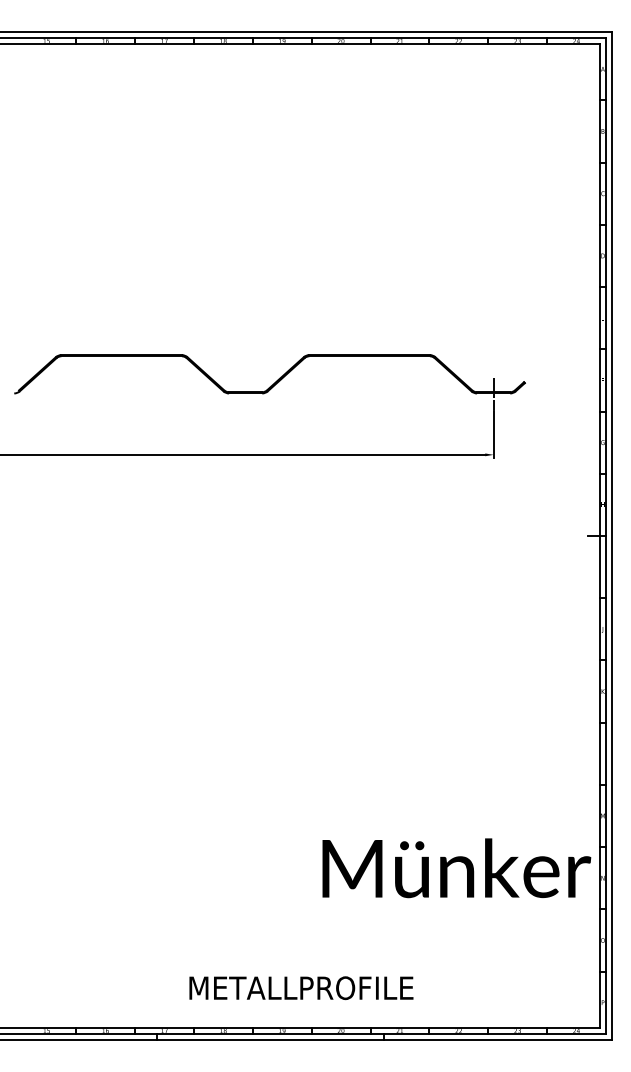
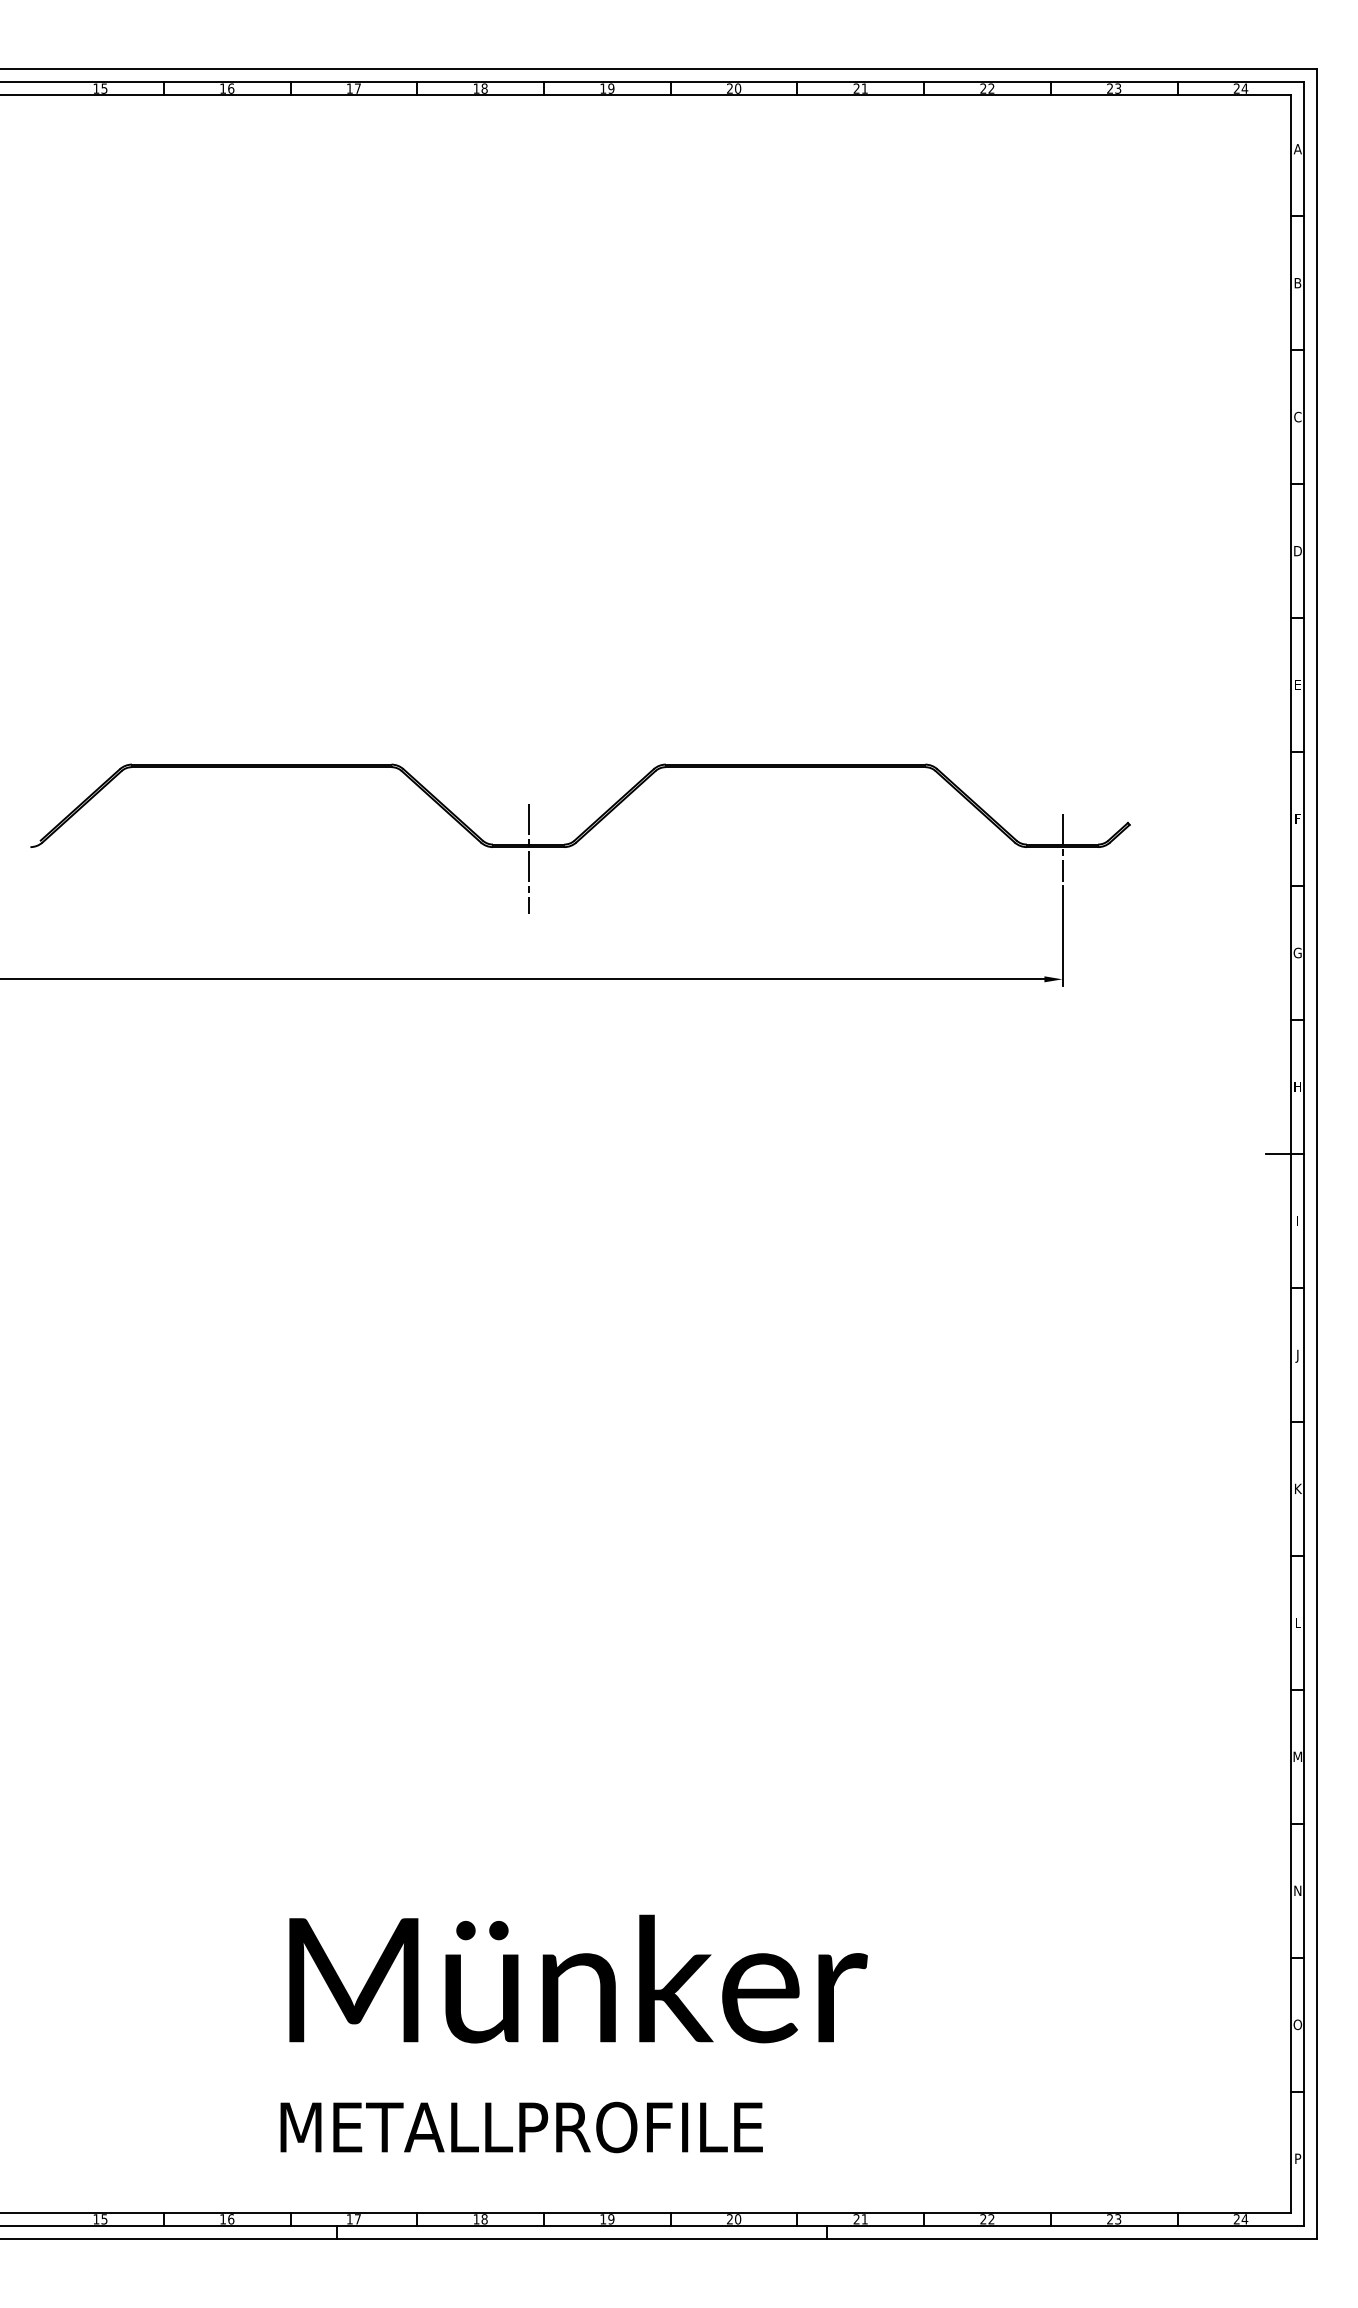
line: (245, 398) -> (528, 857), added
text: (456, 868) -> (577, 1979), moved
text: (301, 988) -> (521, 2128), moved

